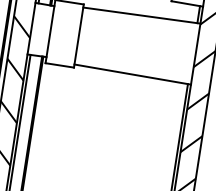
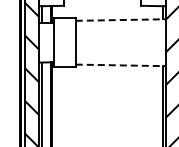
line: (141, 16) -> (120, 20), solid -> dashed
line: (132, 74) -> (120, 65), solid -> dashed

